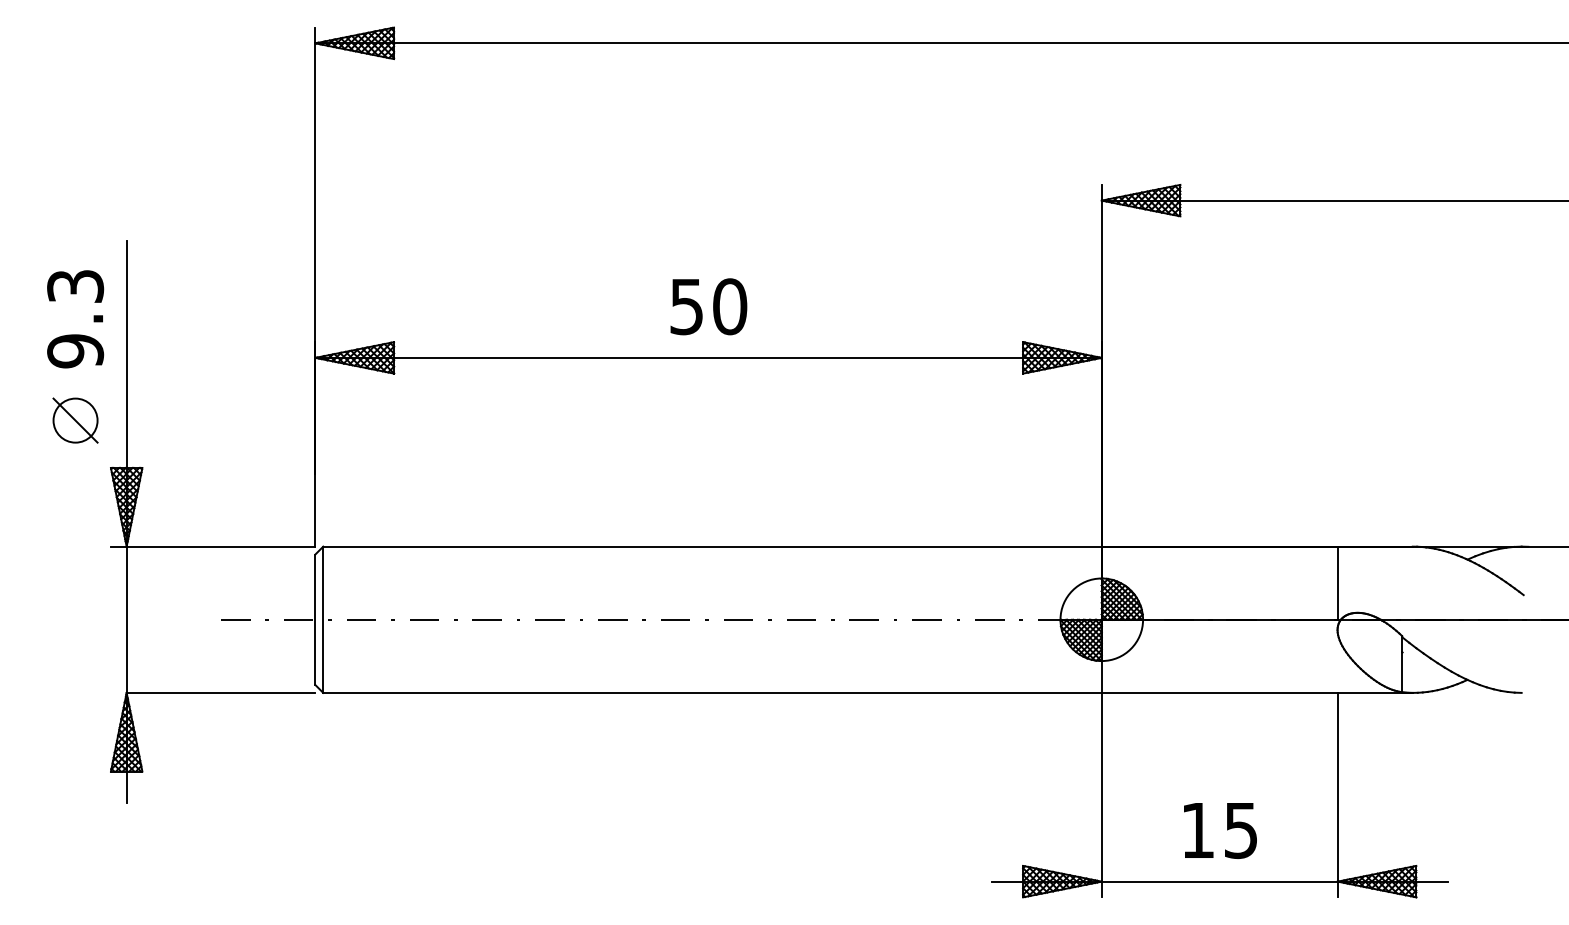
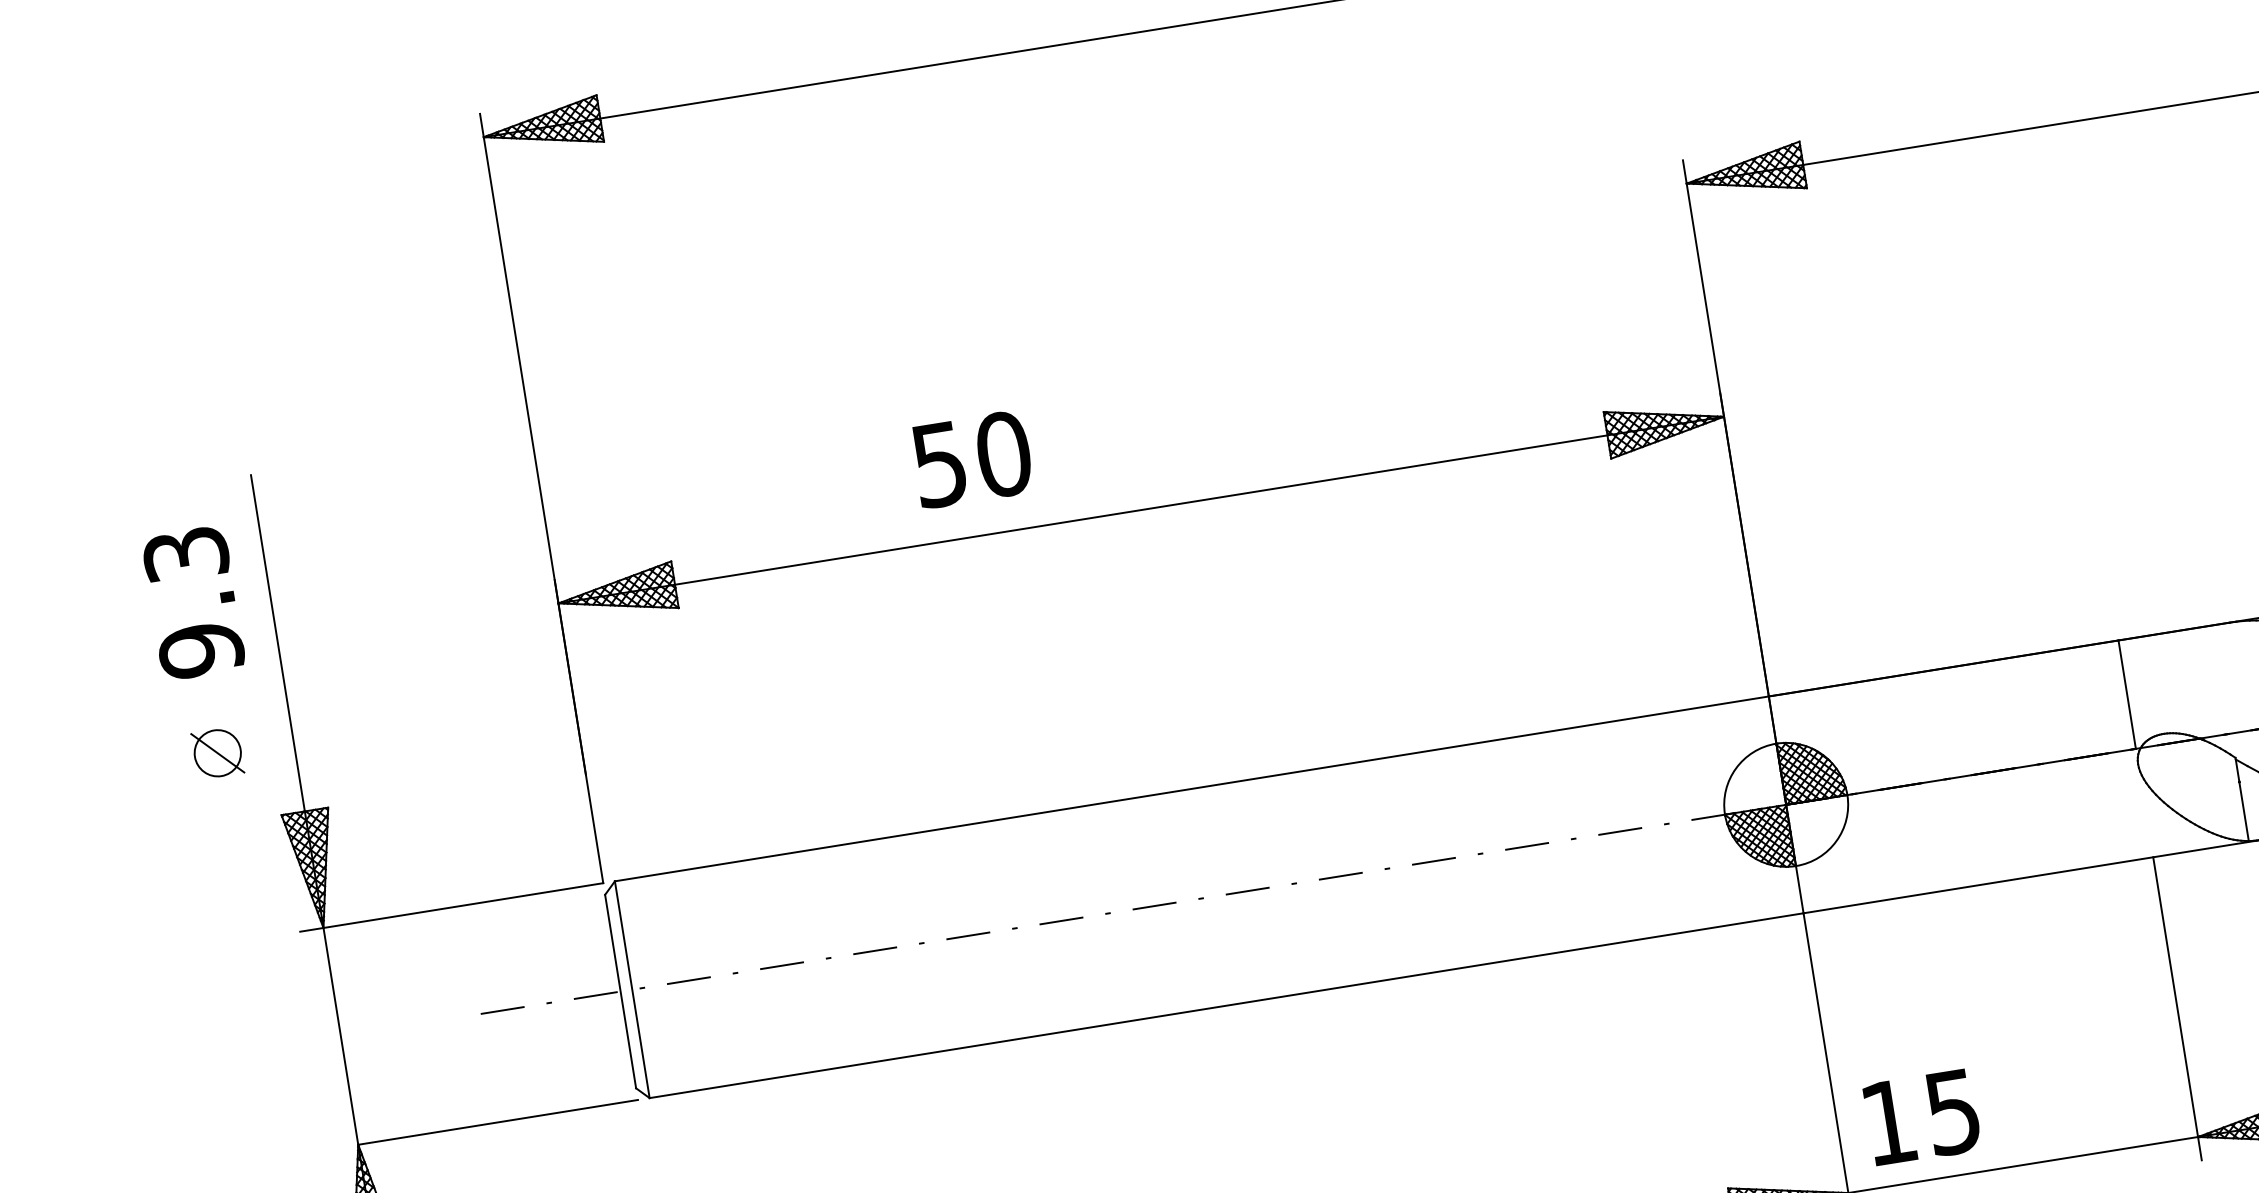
text: (708, 306) -> (971, 459), moved
part: (75, 420) -> (217, 753), size x0.7
text: (1220, 830) -> (1922, 1117), moved

